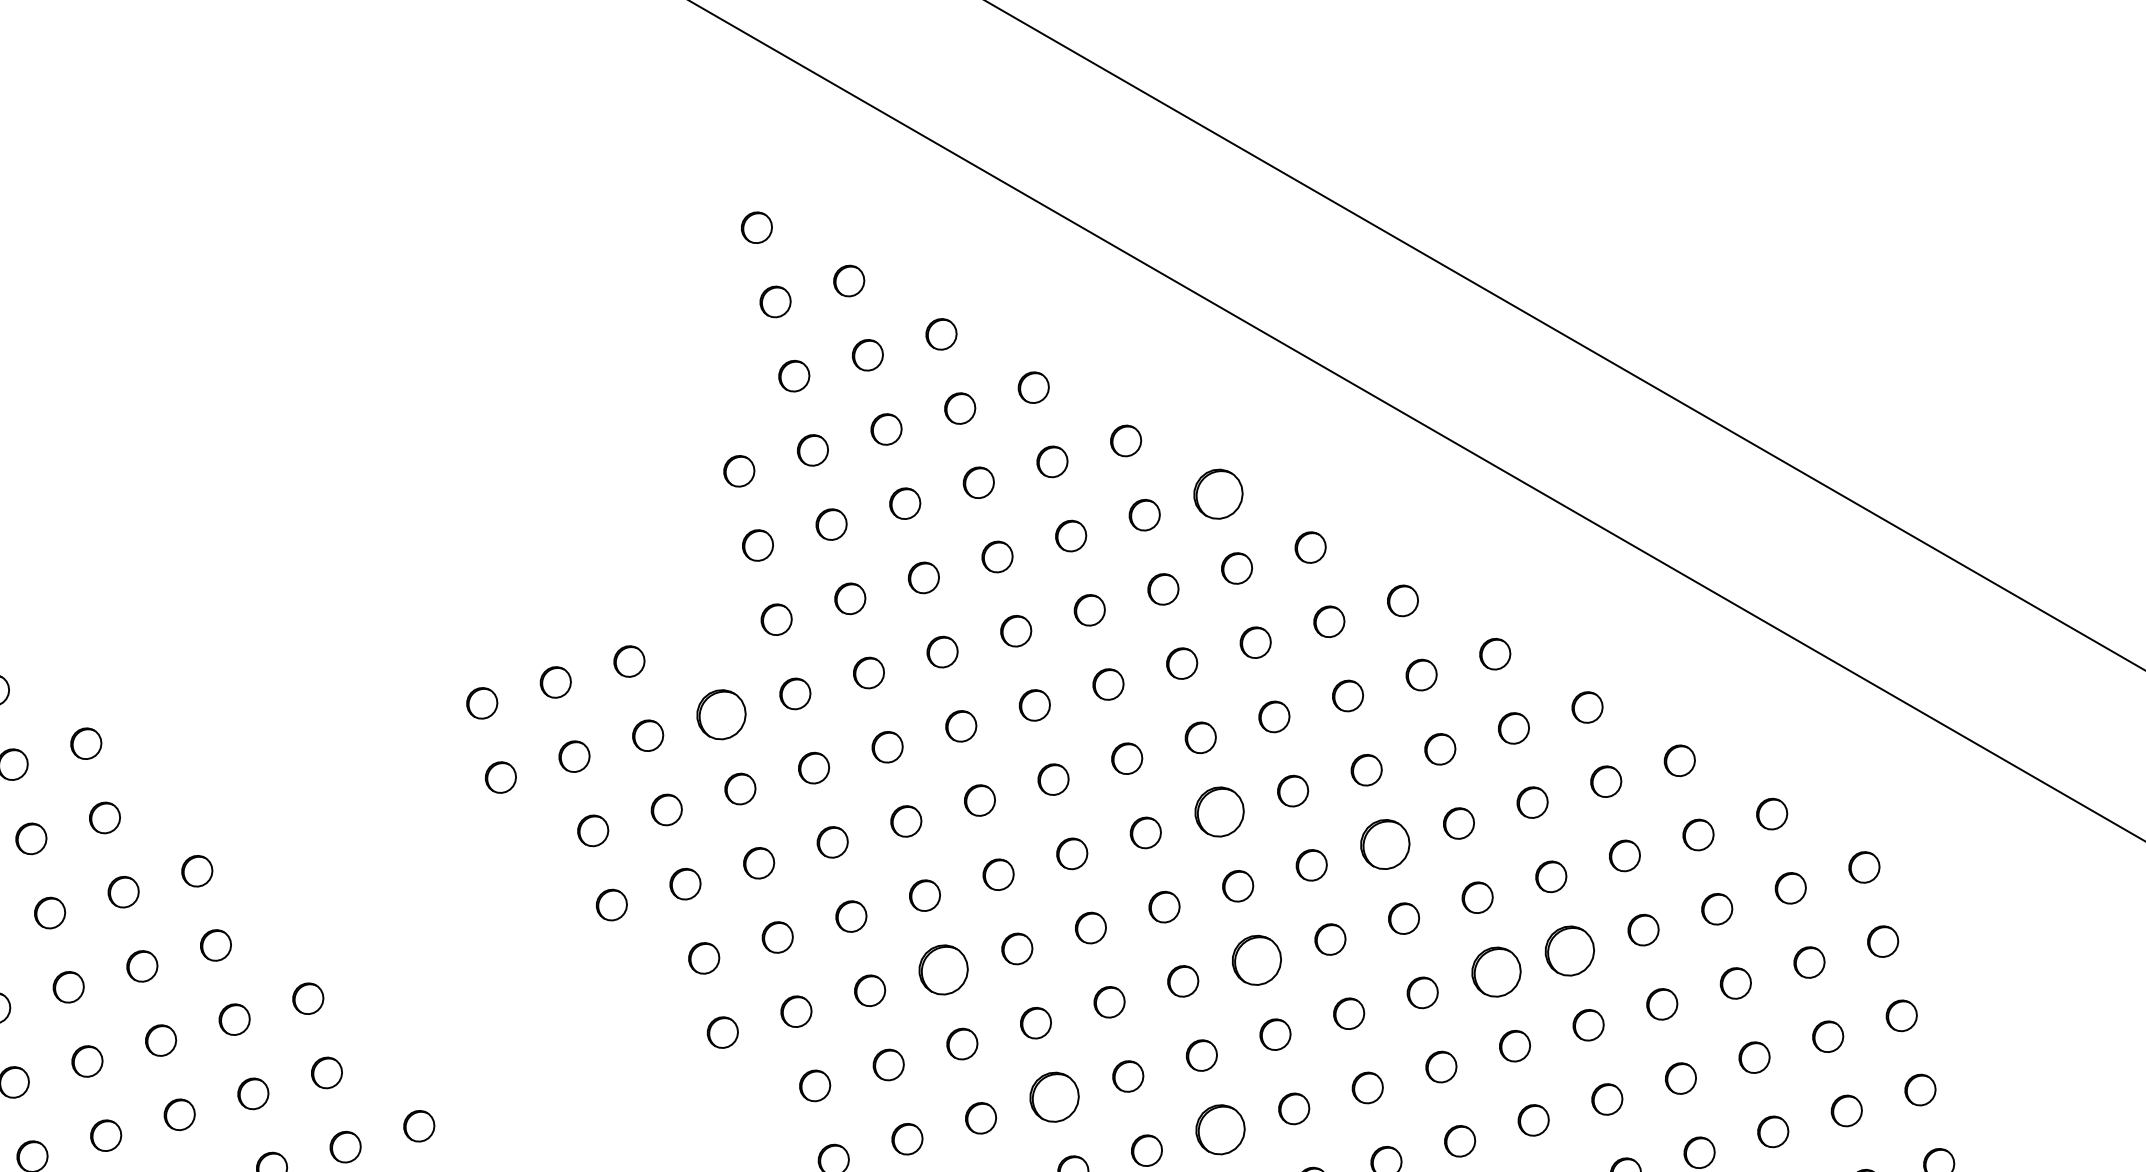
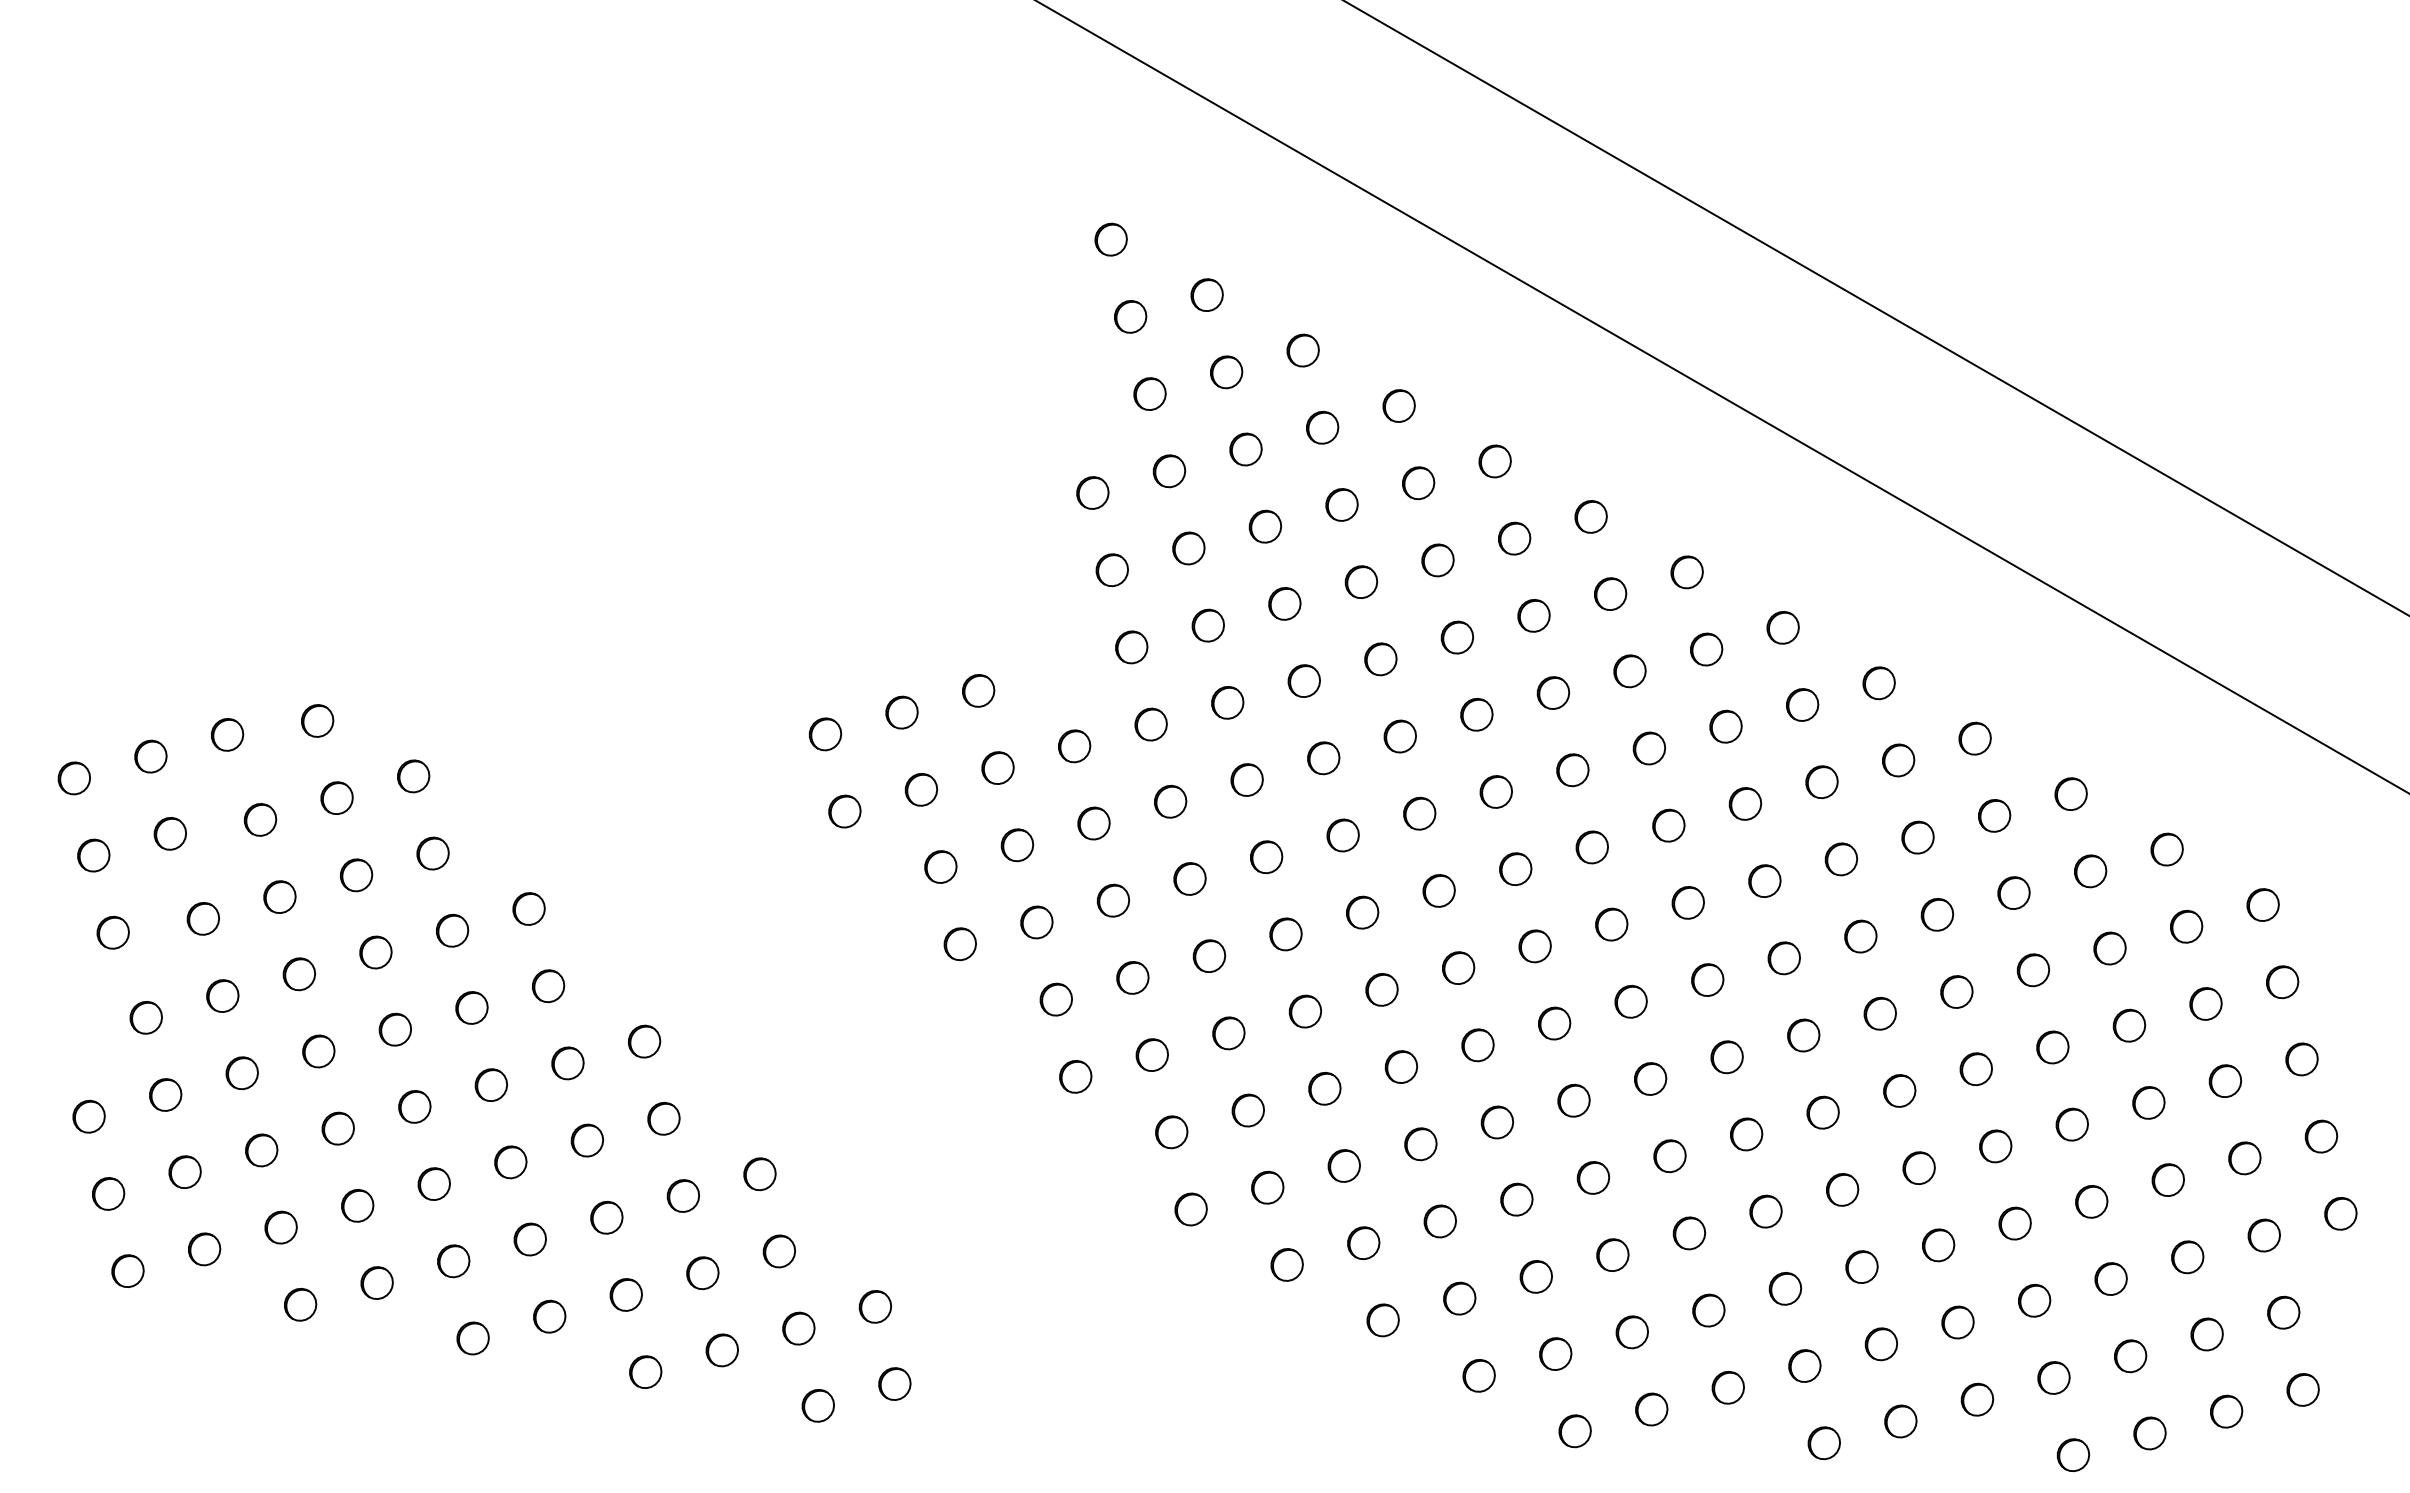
part: (1217, 493) -> (1590, 516), size x0.62
part: (721, 715) -> (1074, 746), size x0.62
part: (1218, 812) -> (1591, 847), size x0.62
part: (1385, 843) -> (1764, 880), size x0.62
part: (1569, 950) -> (1956, 991), size x0.62
part: (1256, 960) -> (1630, 1001), size x0.62
part: (943, 969) -> (1305, 1011), size x0.62
part: (1495, 971) -> (1879, 1013), size x0.62
part: (1054, 1097) -> (1420, 1144), size x0.62
part: (1220, 1129) -> (1593, 1177), size x0.62

